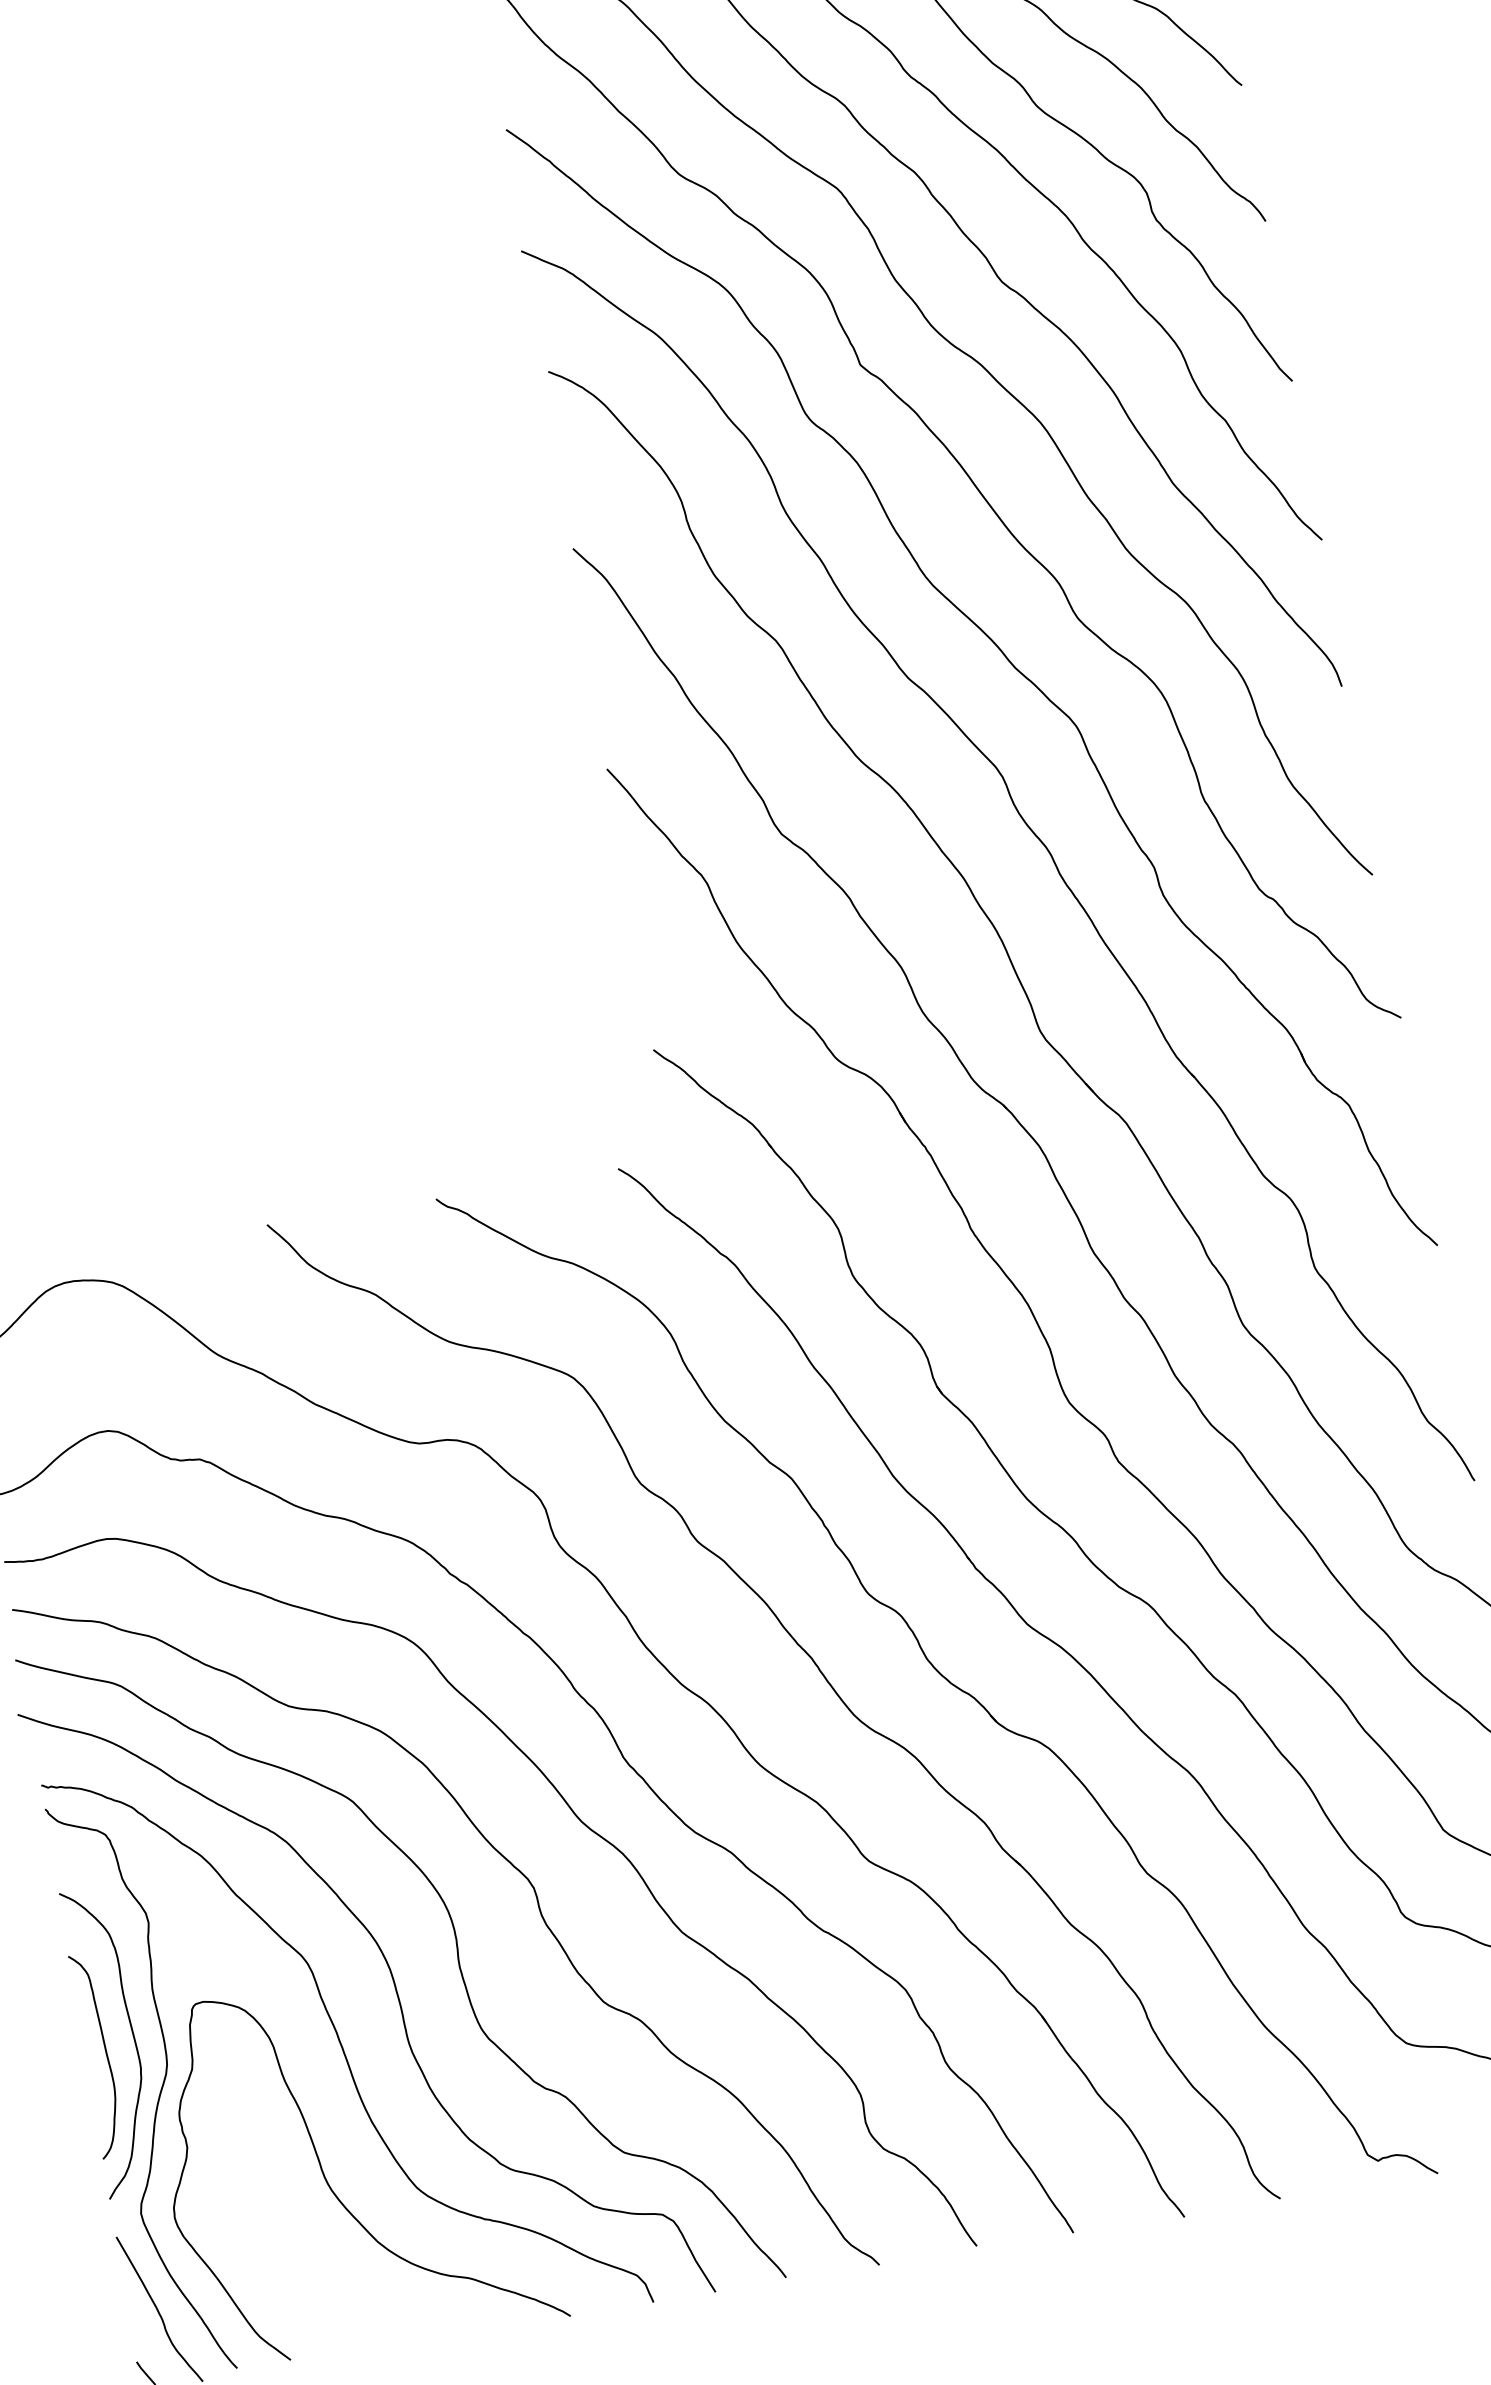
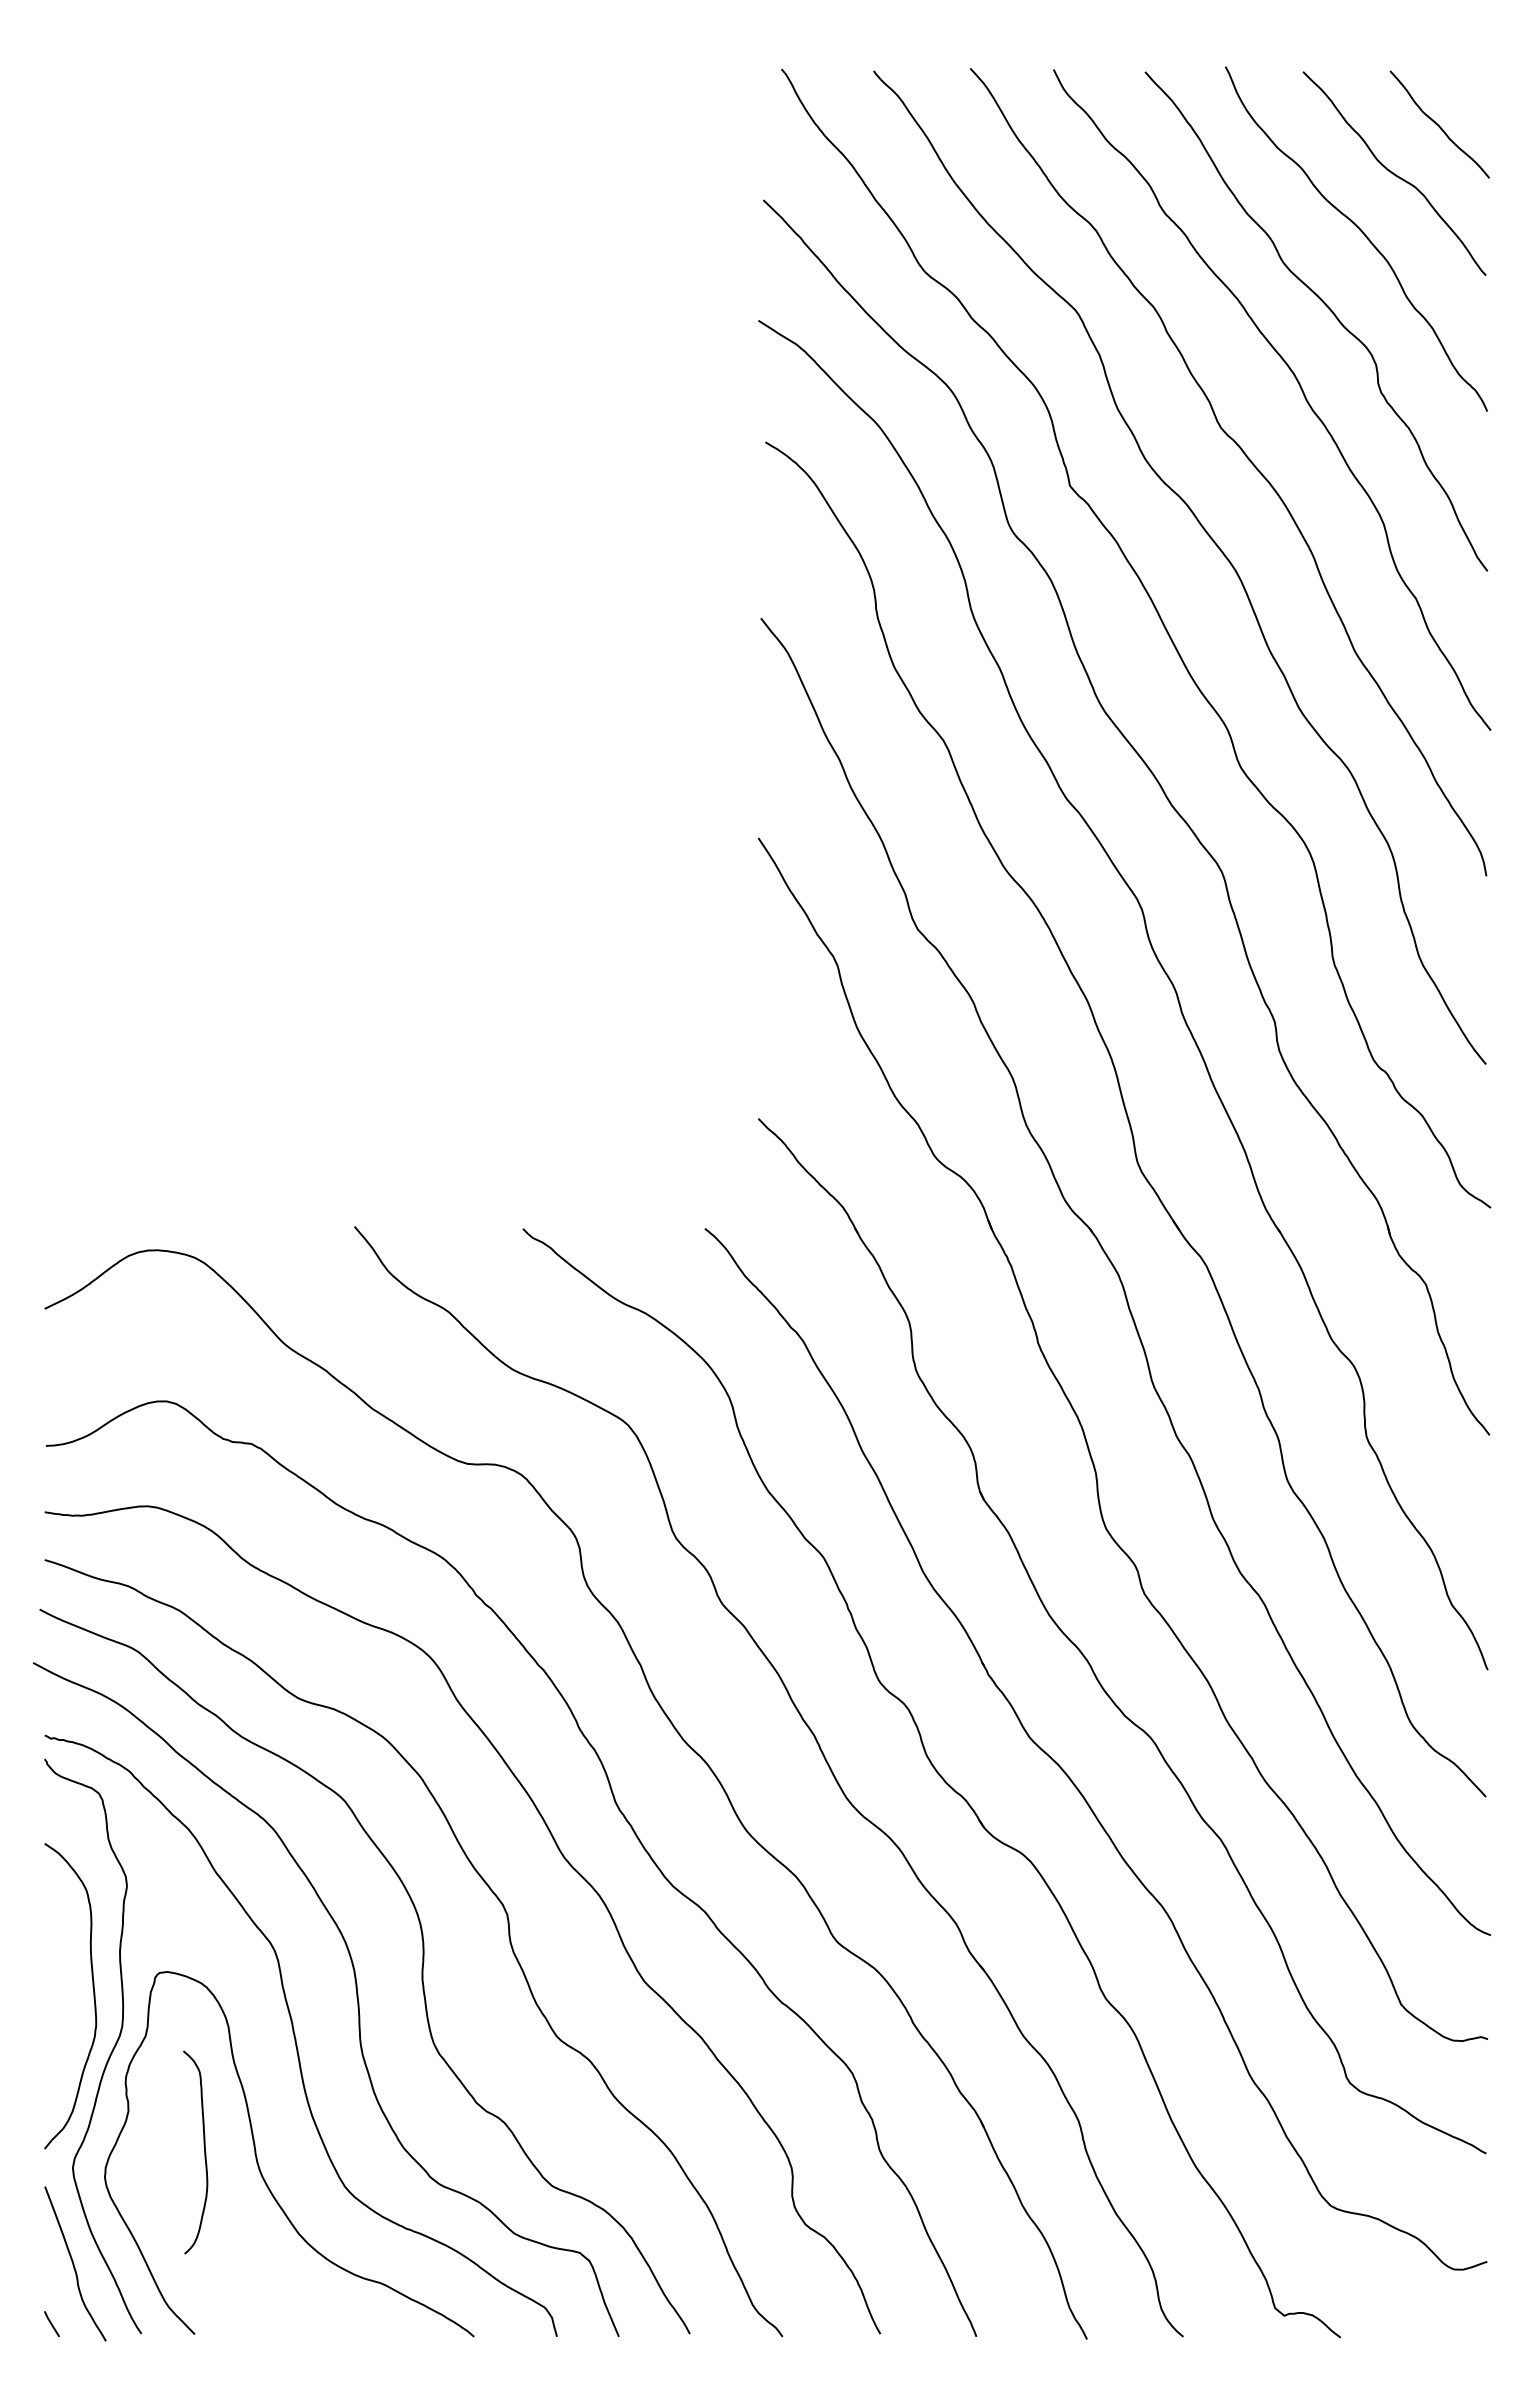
curve: (106, 2054) -> (204, 2152), moved

